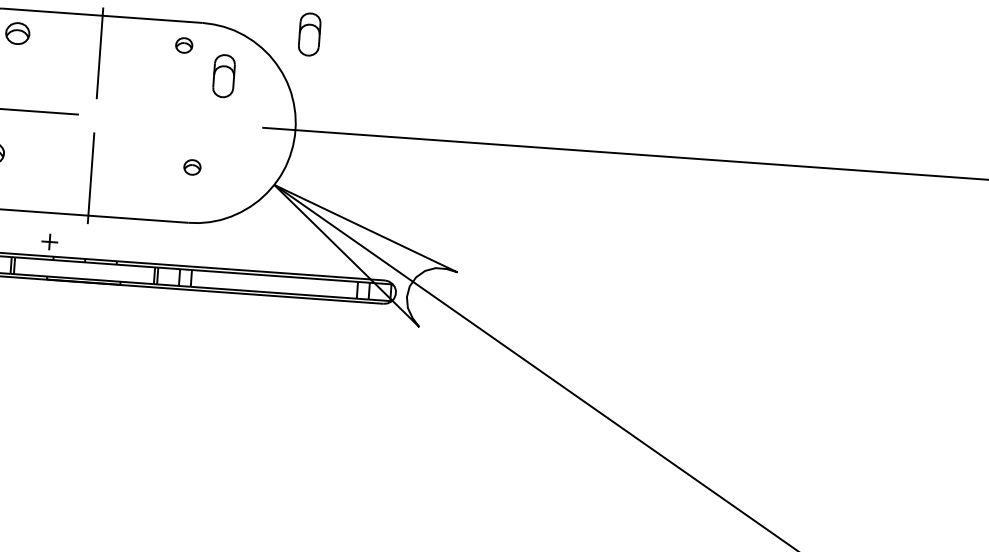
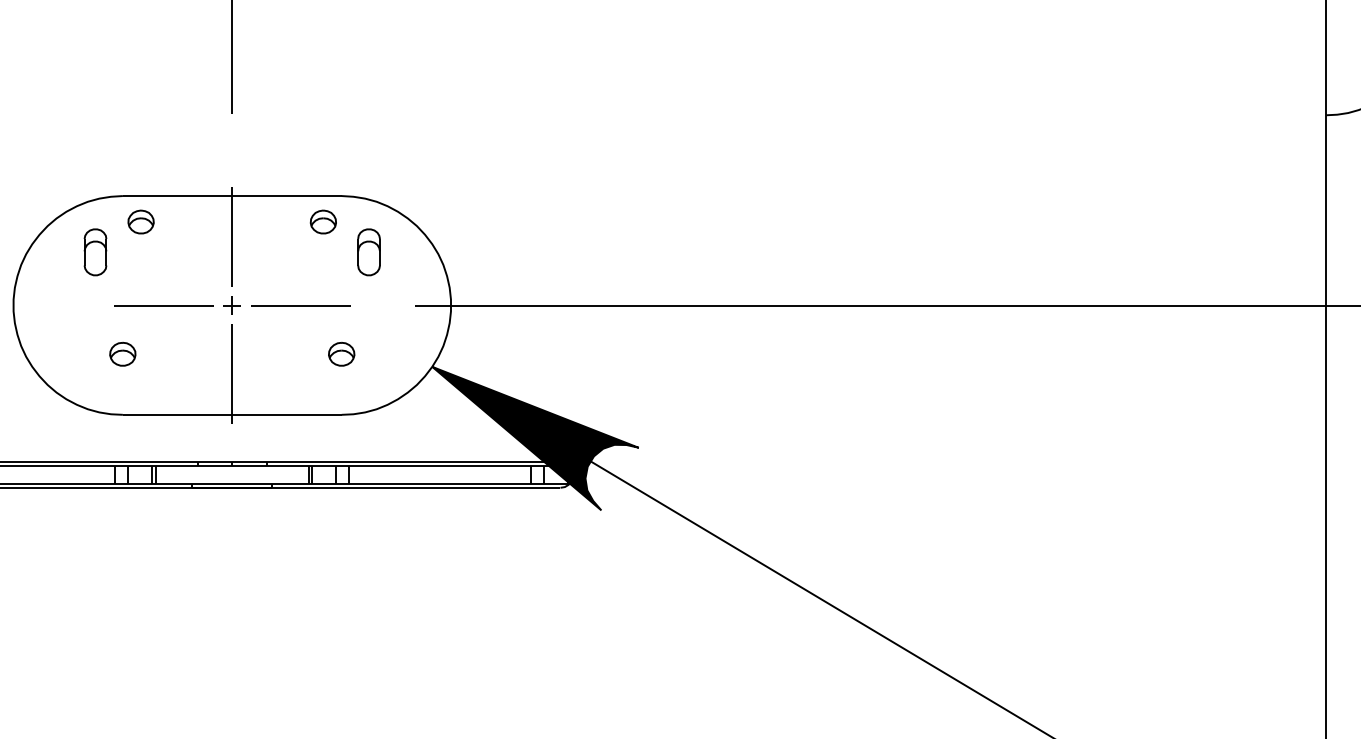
part: (309, 34) -> (458, 200), removed
part: (183, 44) -> (322, 221), size x1.43
line: (157, 120) -> (300, 305), added
part: (192, 166) -> (341, 353), size x1.43
part: (49, 241) -> (231, 305), moved
fill: (363, 257) -> (535, 438), added

